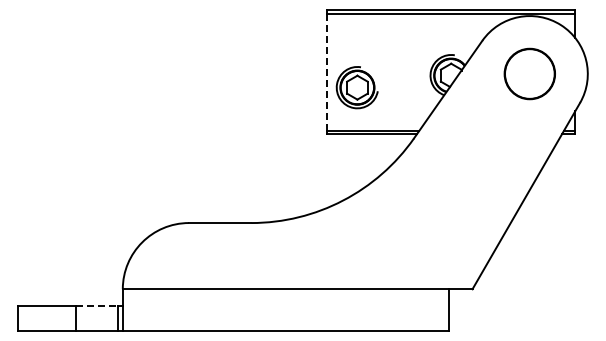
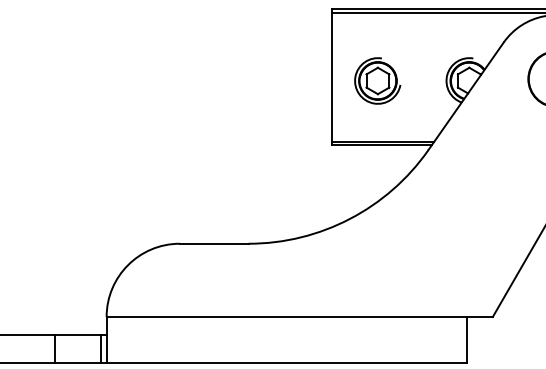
line: (327, 73) -> (332, 78), dashed -> solid
part: (356, 87) -> (376, 80), moved
line: (96, 305) -> (77, 334), dashed -> solid

